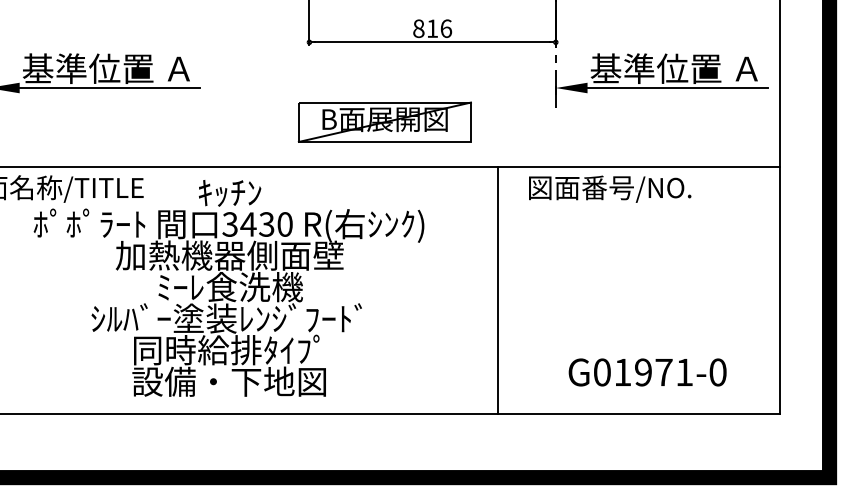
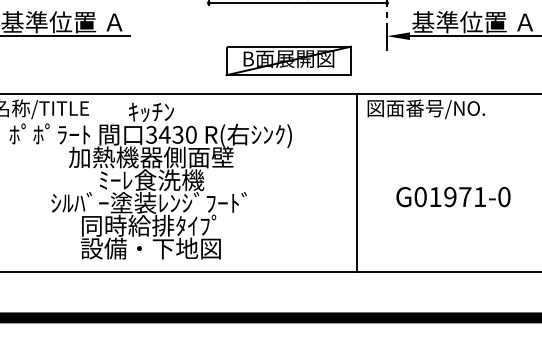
part: (384, 121) -> (288, 60), moved
line: (497, 290) -> (357, 182), moved
text: (647, 372) -> (453, 197), moved

